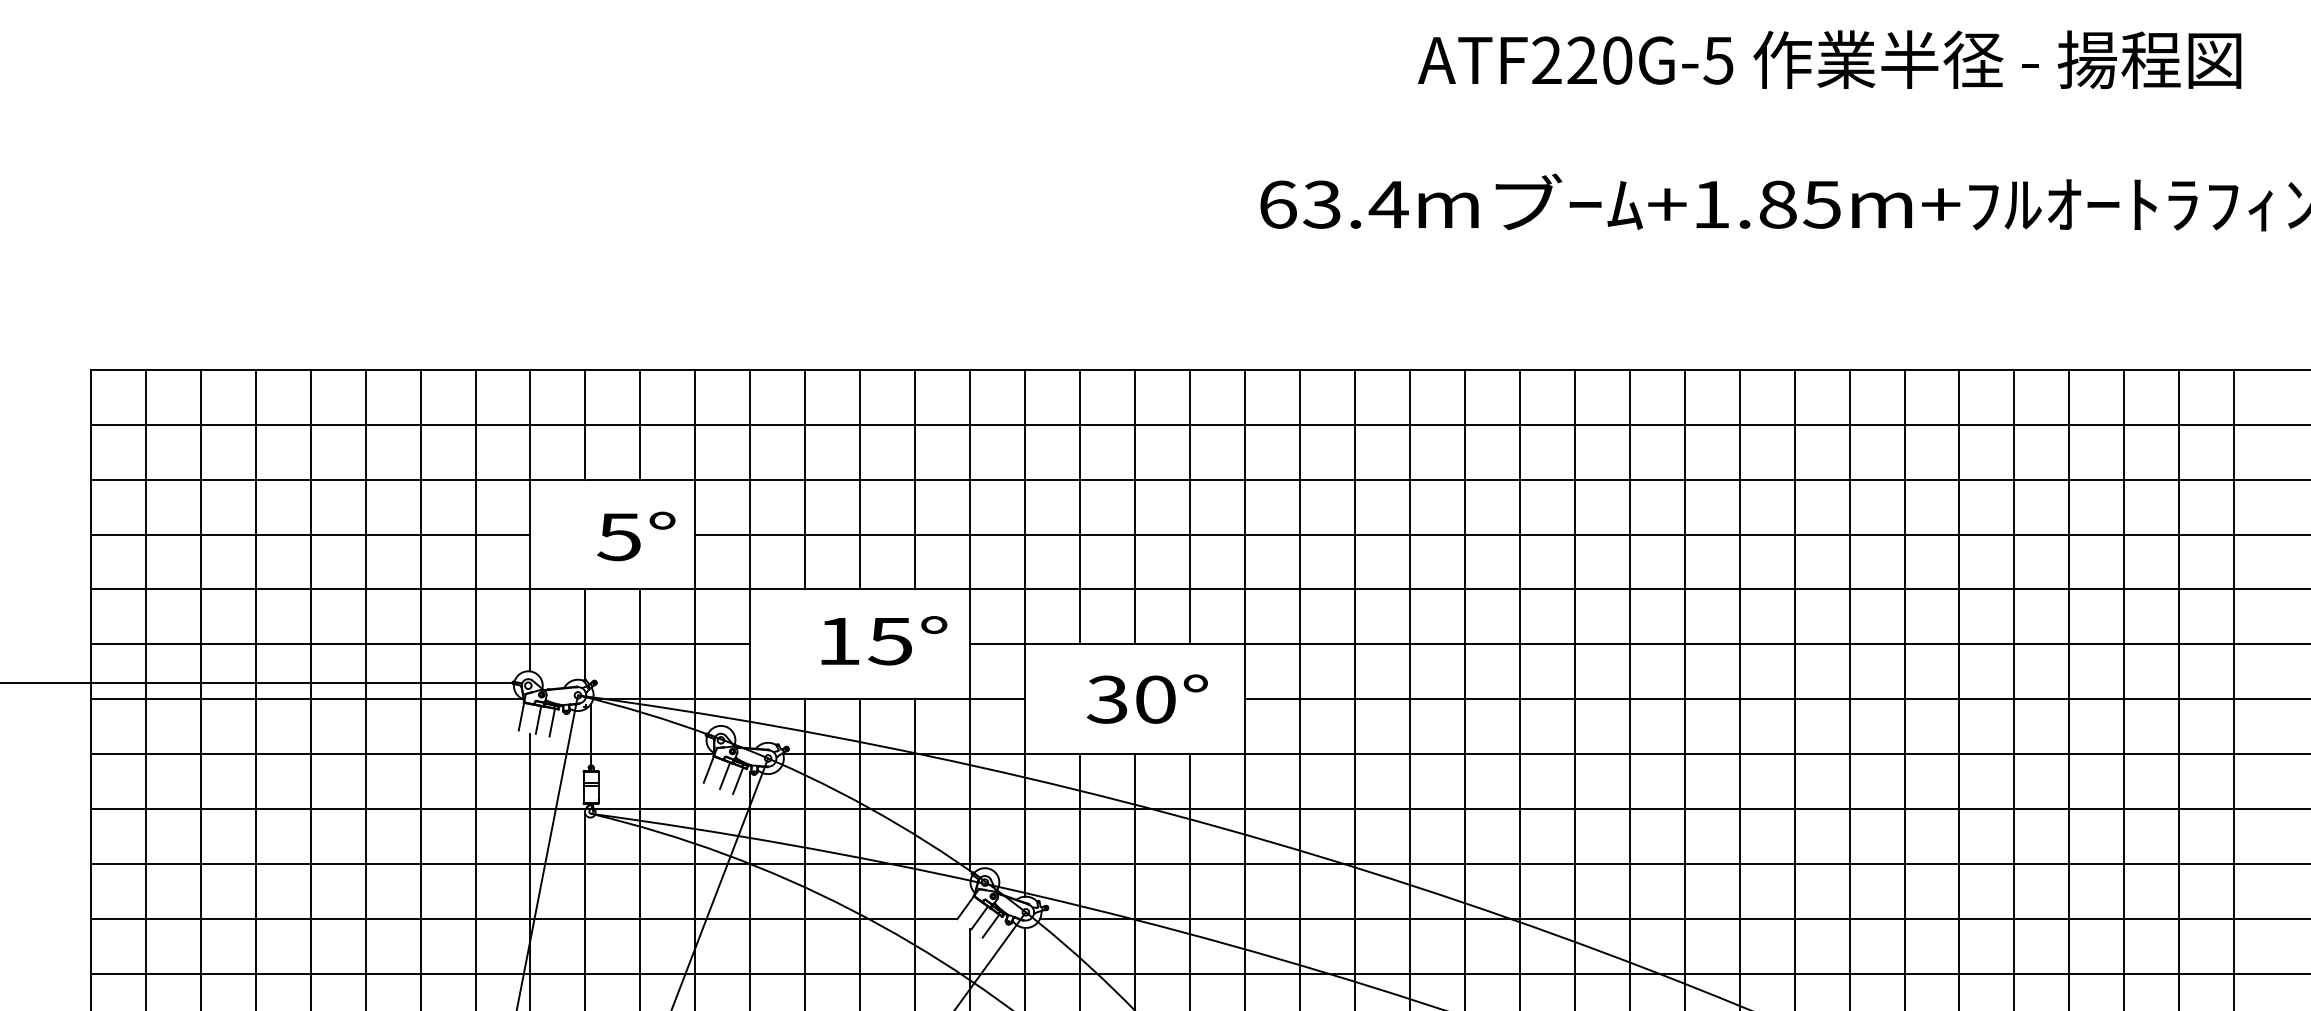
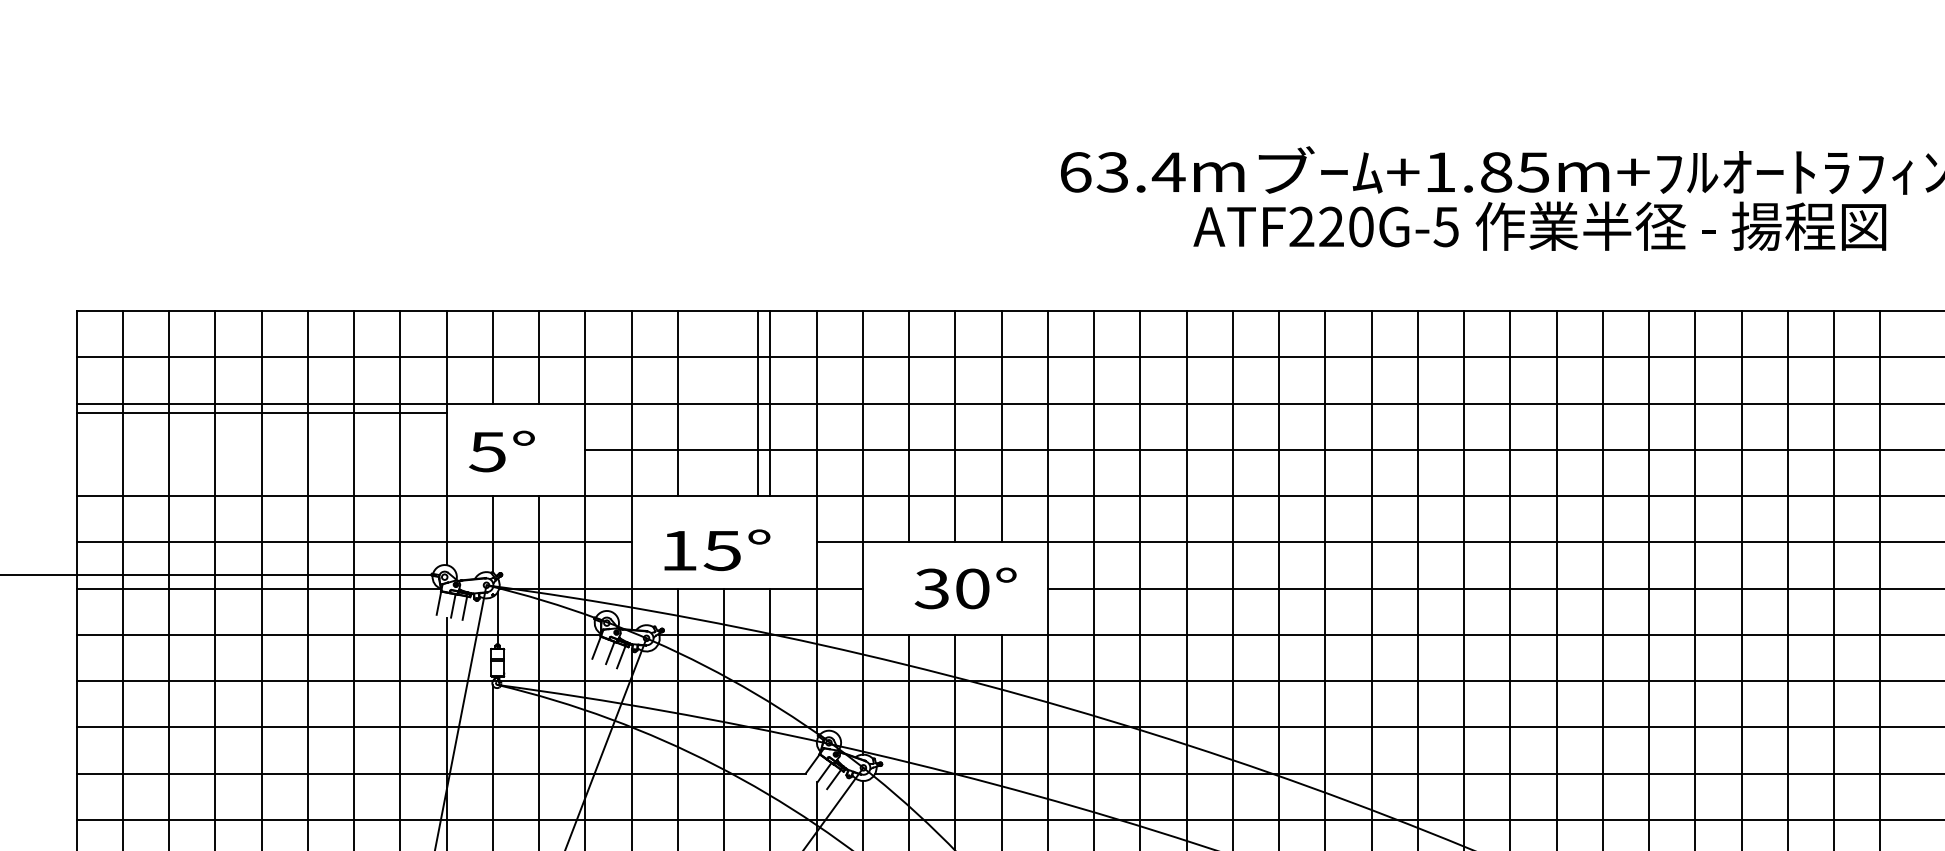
text: (1829, 59) -> (1539, 226), moved
line: (860, 479) -> (757, 403), moved
line: (310, 534) -> (261, 412), moved
text: (636, 536) -> (502, 451), moved
text: (884, 640) -> (717, 550), moved

